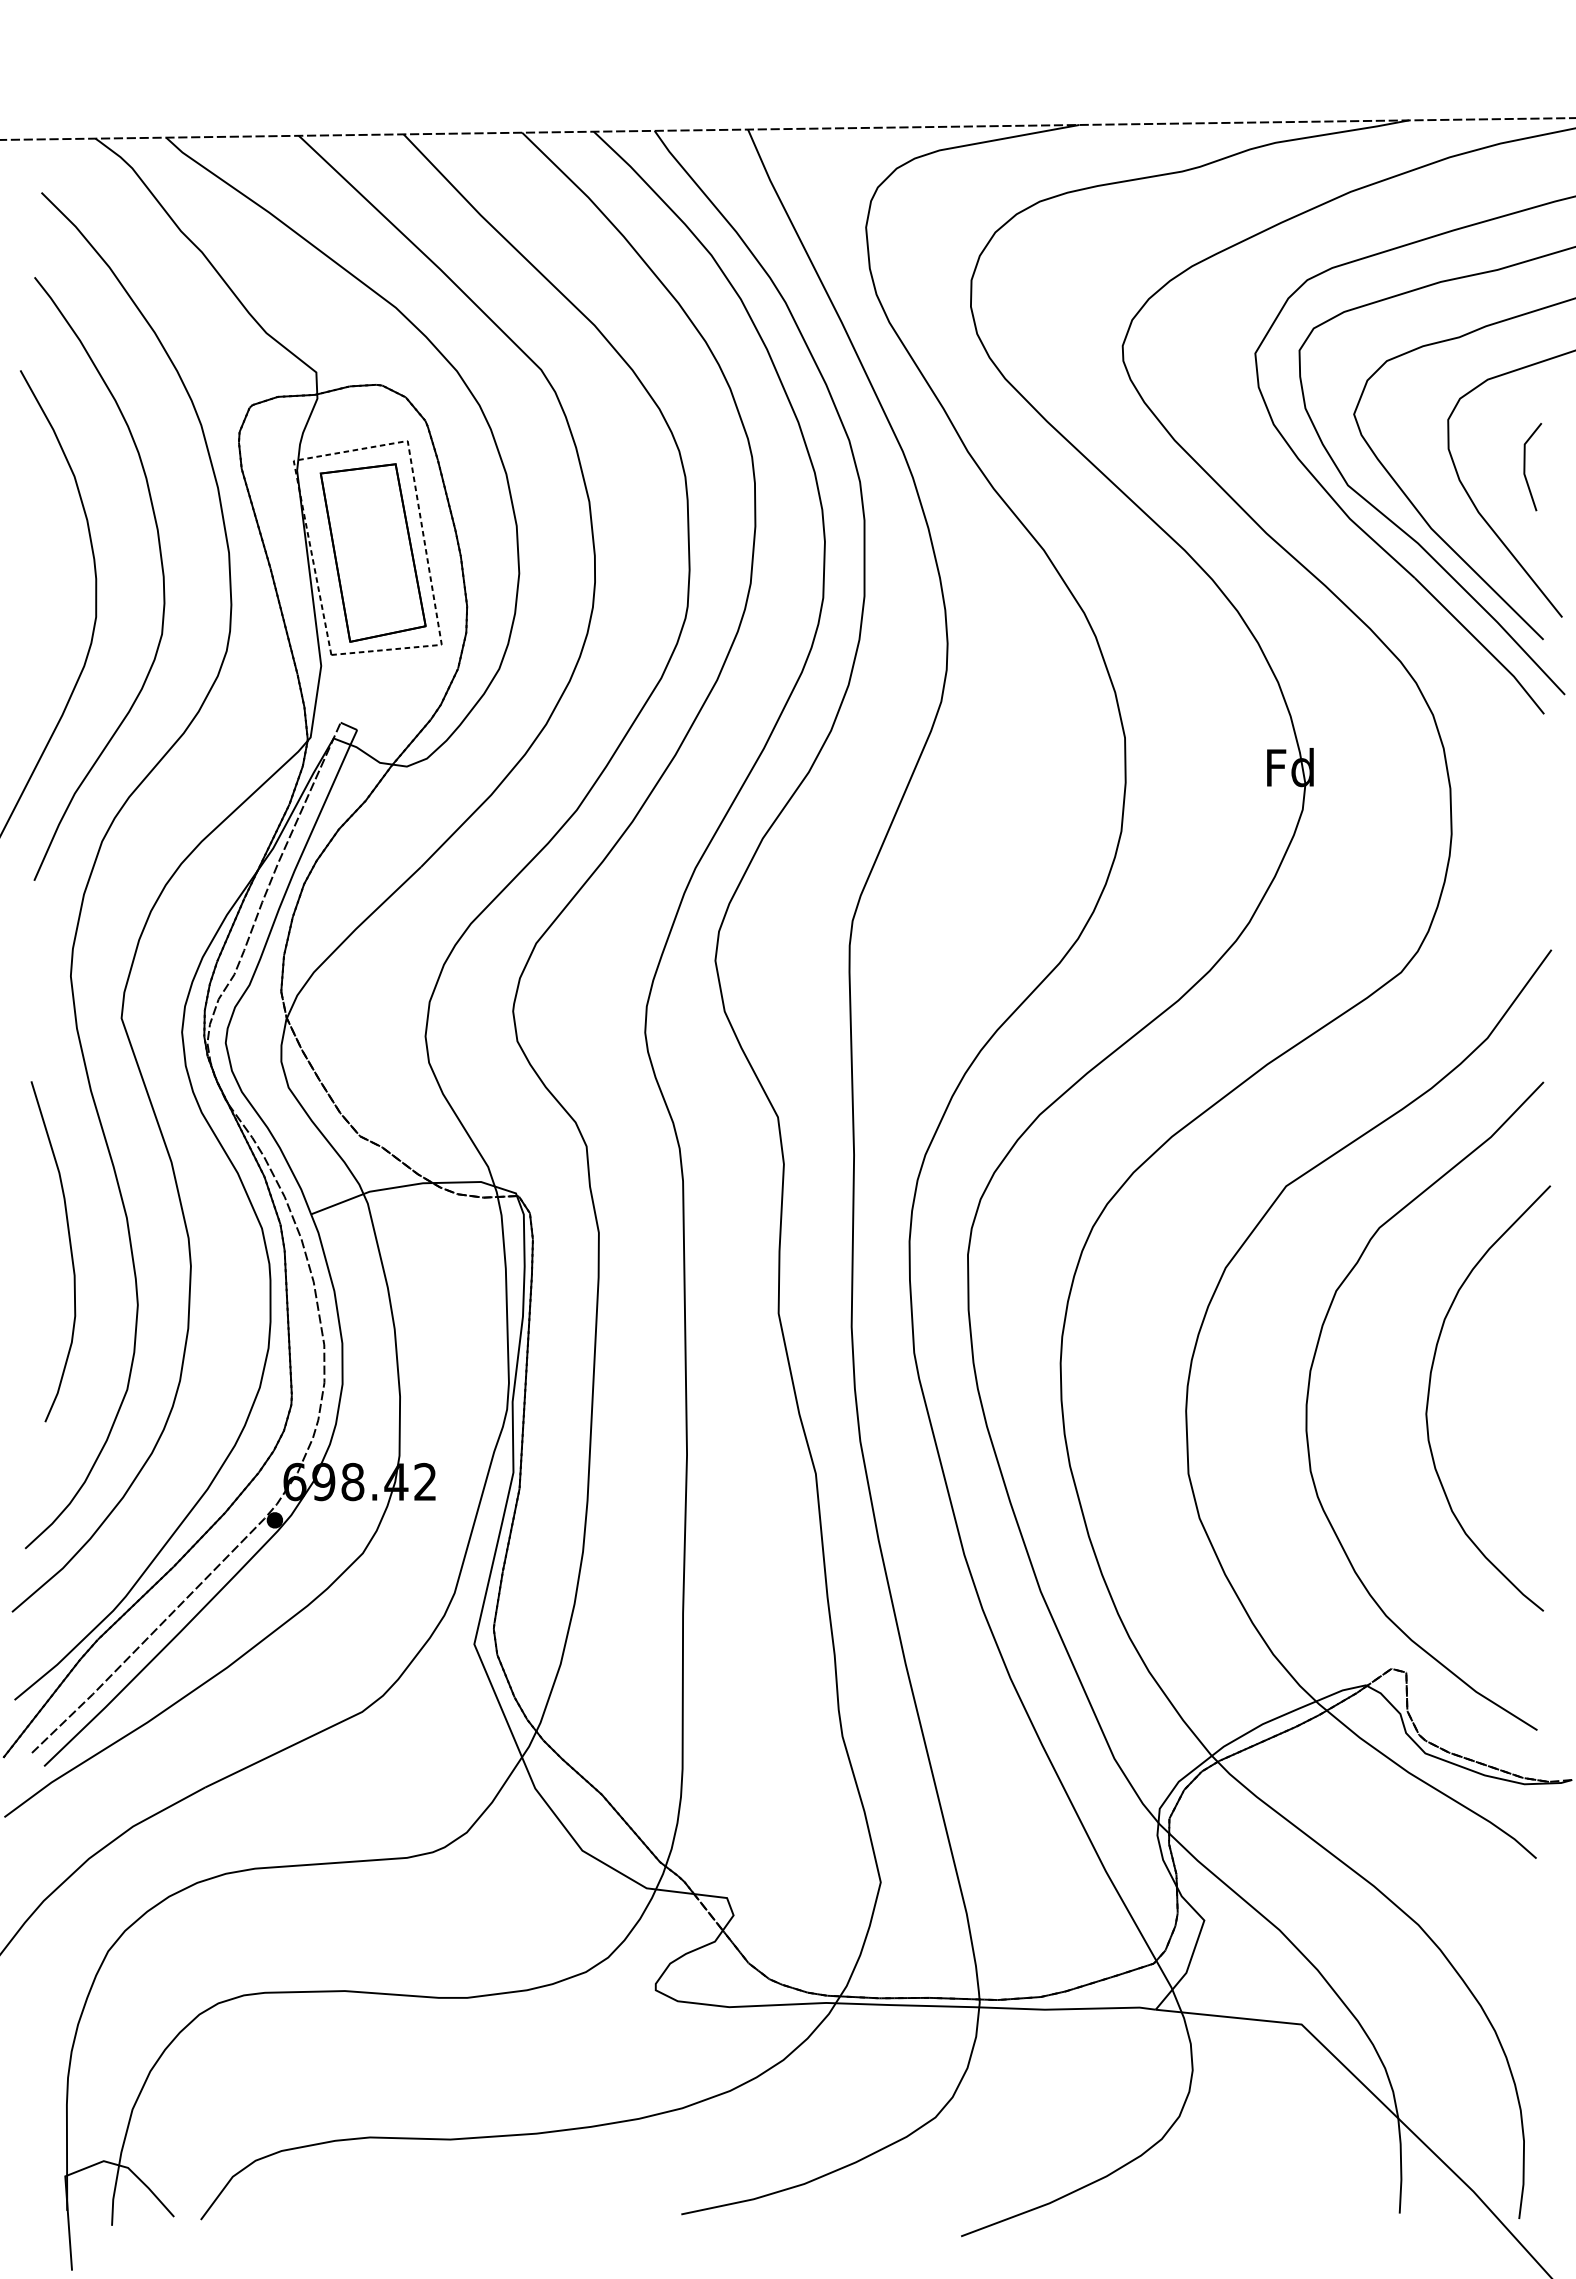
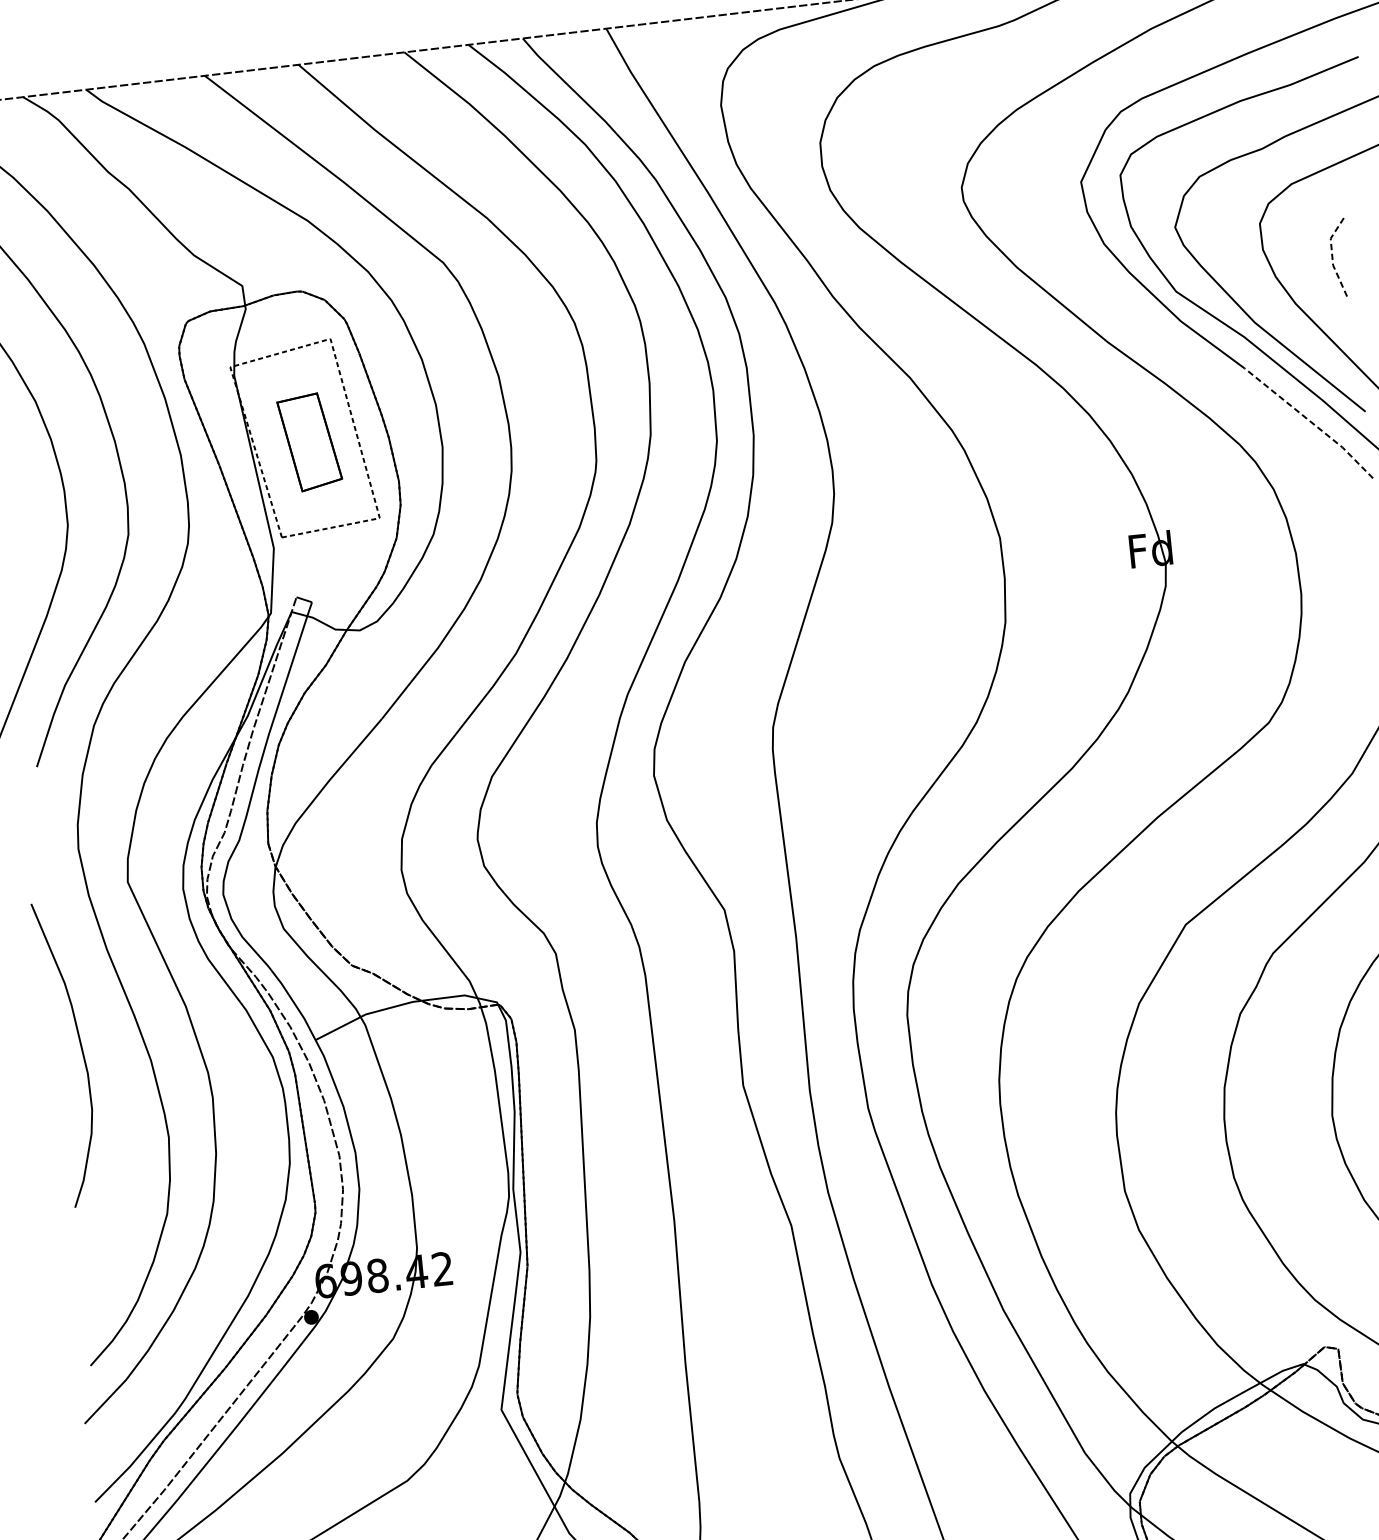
line: (1524, 465) -> (1332, 257), solid -> dashed
part: (372, 552) -> (309, 441), size x0.6
line: (1482, 644) -> (1311, 421), solid -> dashed
curve: (69, 1246) -> (80, 1048), moved

